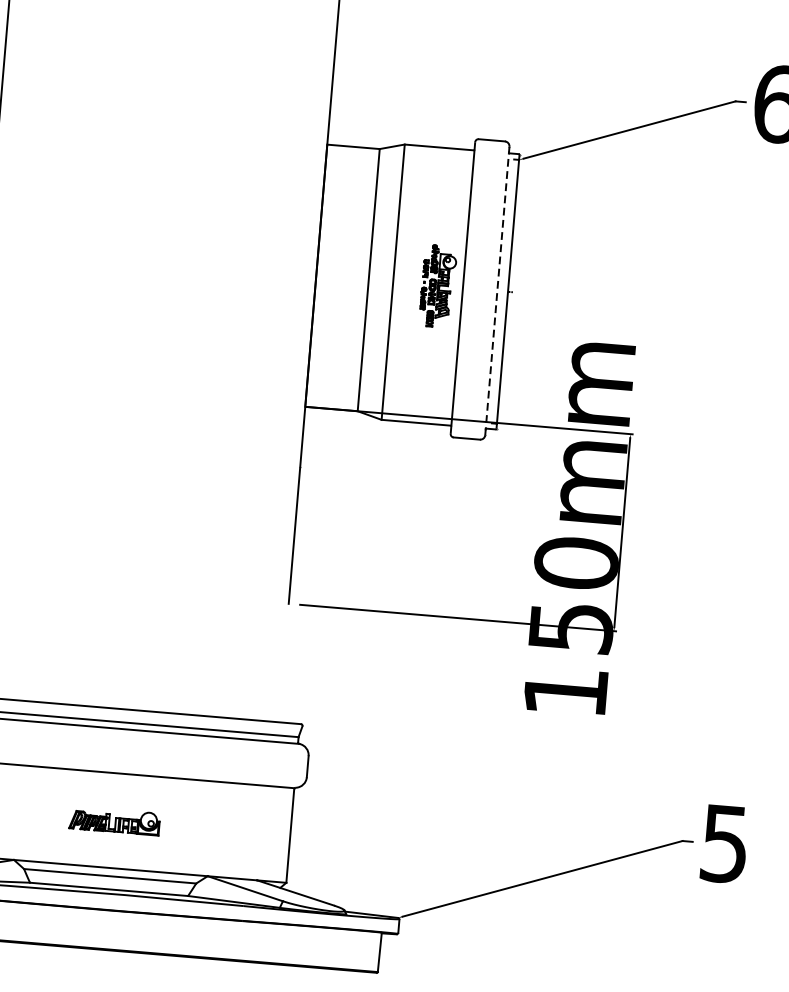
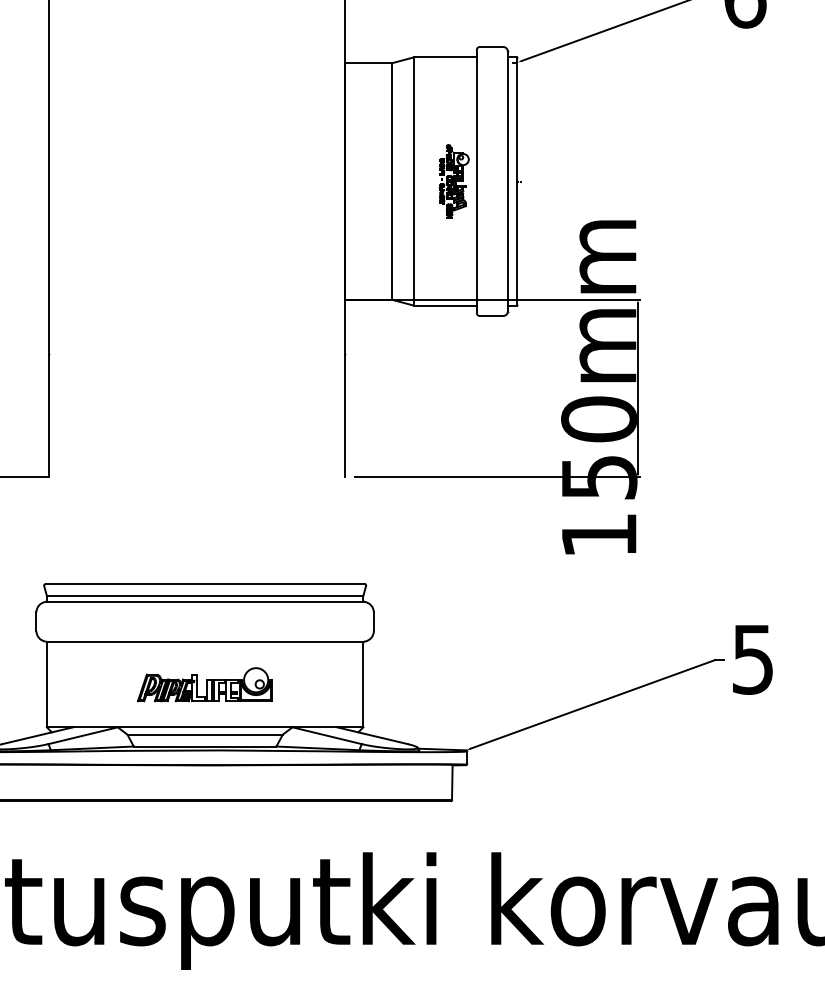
line: (497, 290) -> (507, 181), dashed -> solid
part: (114, 820) -> (204, 684), size x1.67

